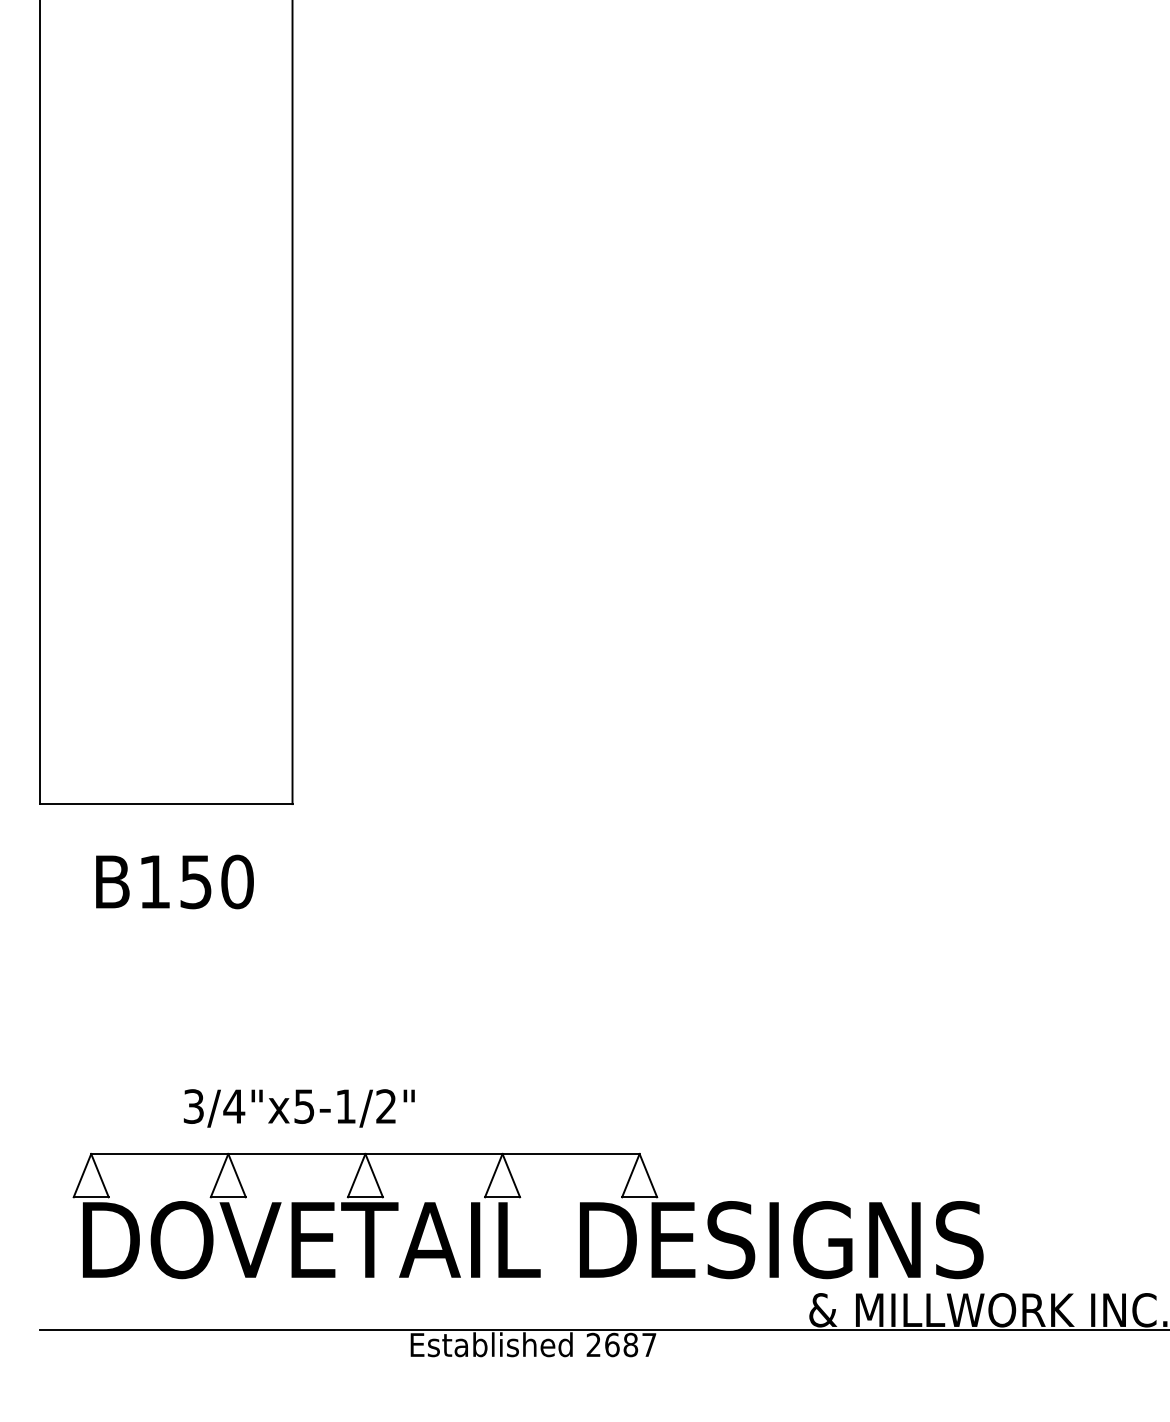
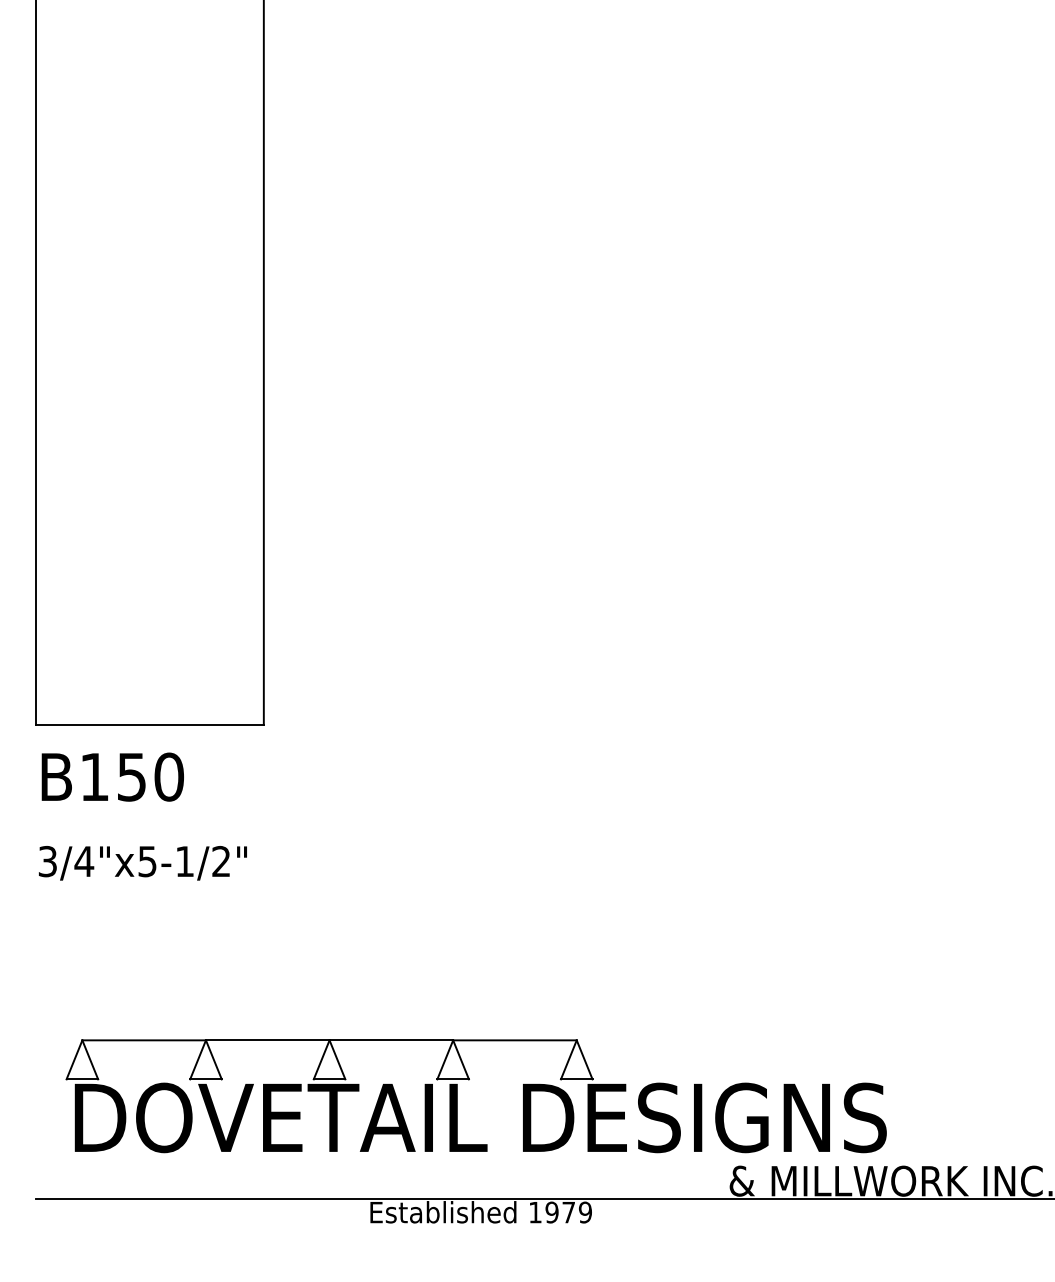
text: (174, 881) -> (112, 776), moved
text: (298, 1108) -> (142, 863), moved
text: (621, 1344) -> (560, 1212), 2687 -> 1979

